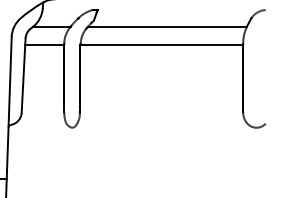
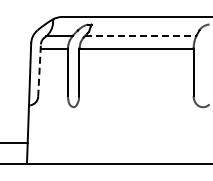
line: (167, 27) -> (140, 36), solid -> dashed
line: (23, 75) -> (39, 70), solid -> dashed

